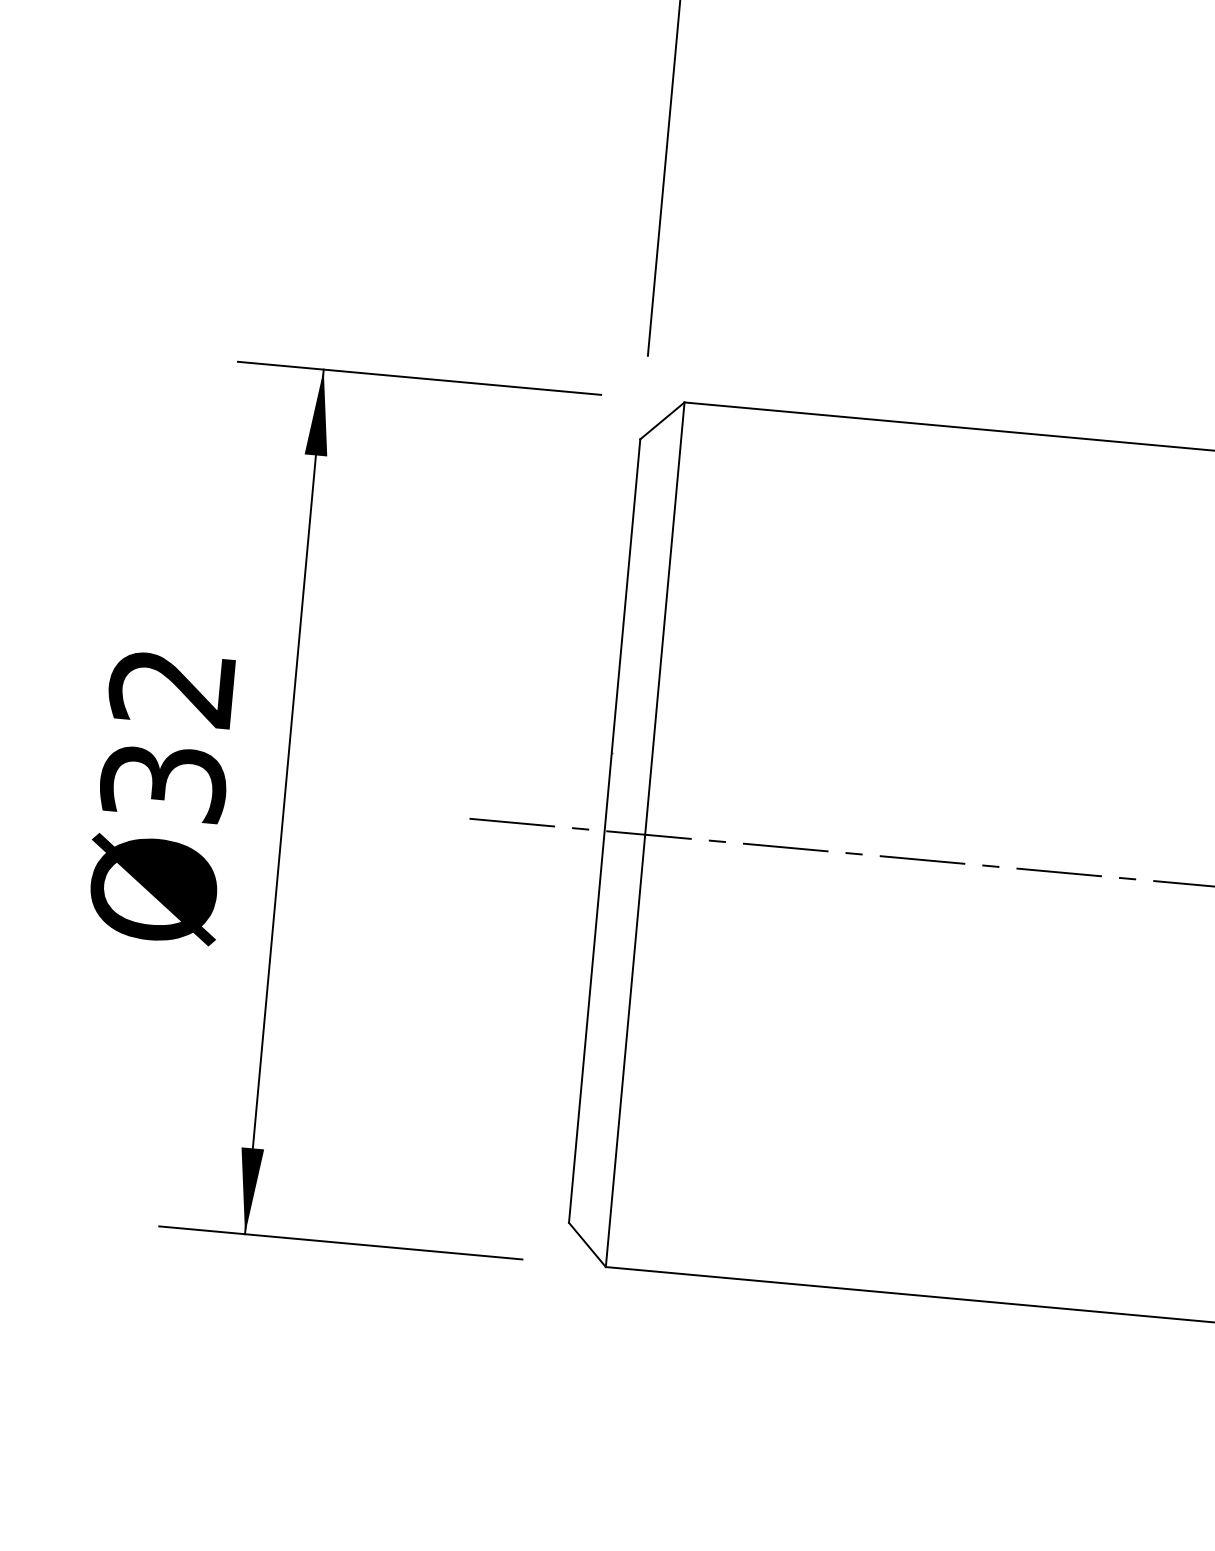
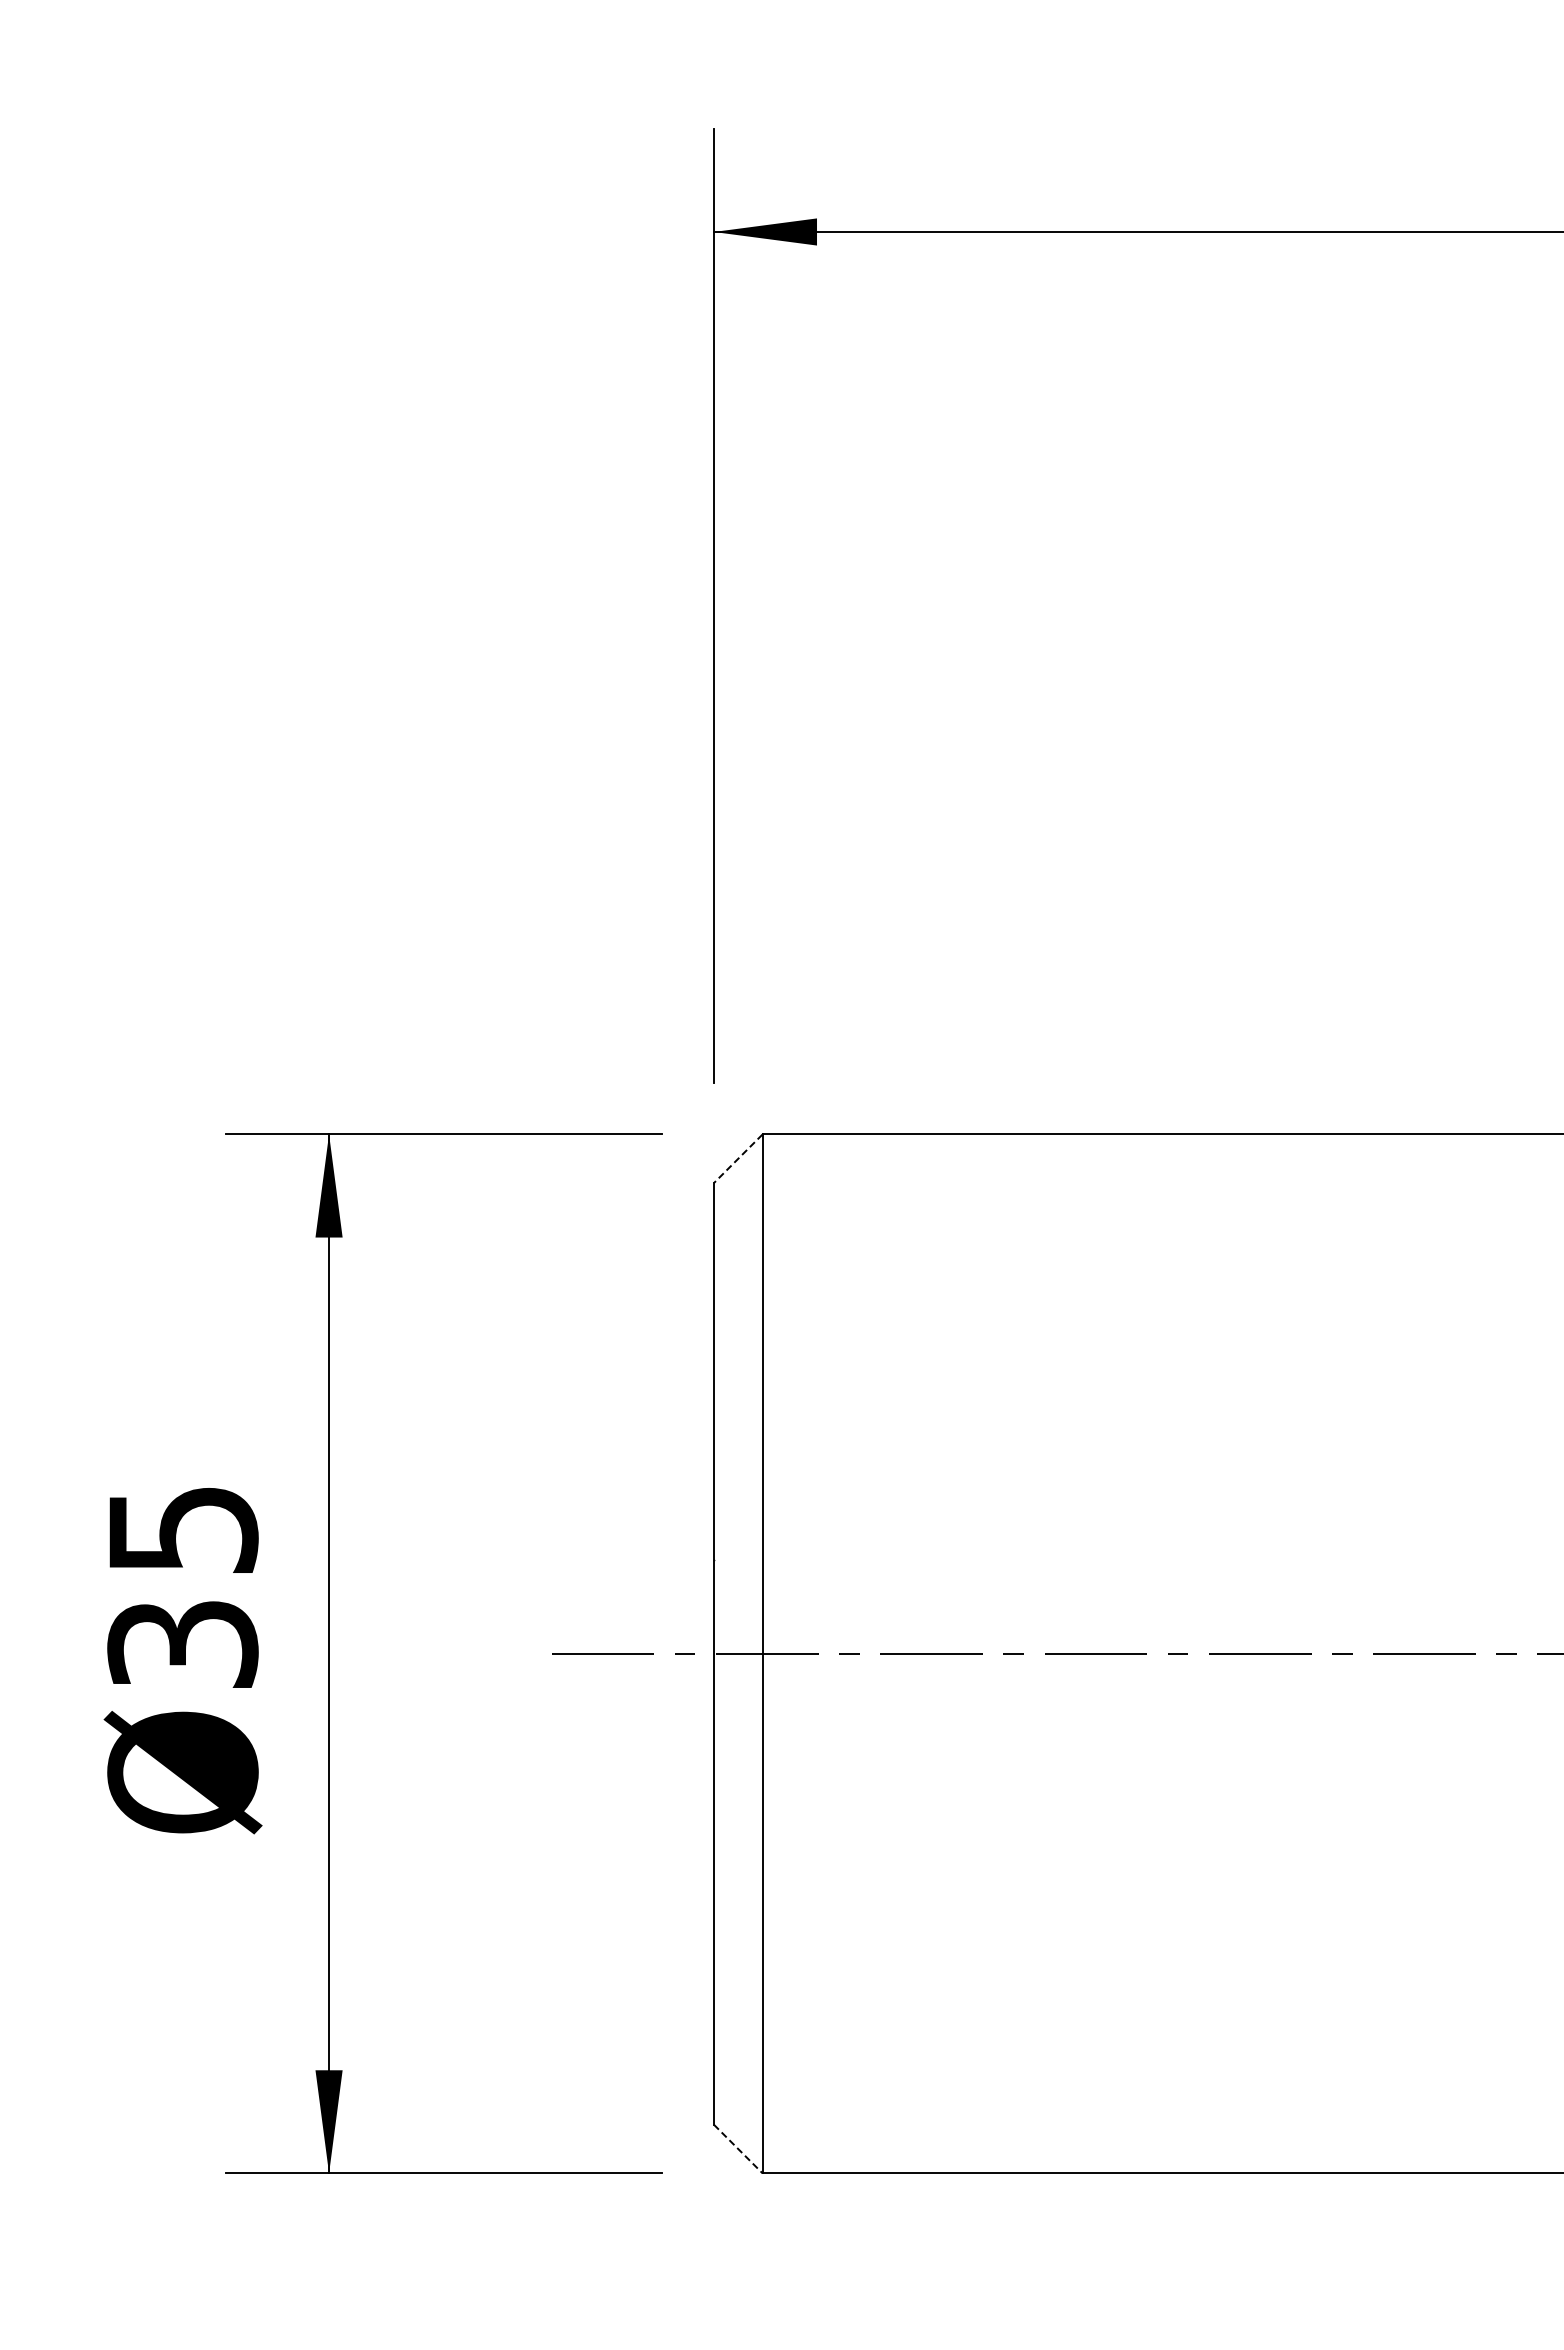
line: (661, 421) -> (737, 1159), solid -> dashed
text: (171, 688) -> (182, 1530), Ø32 -> Ø35
line: (587, 1245) -> (738, 2149), solid -> dashed

